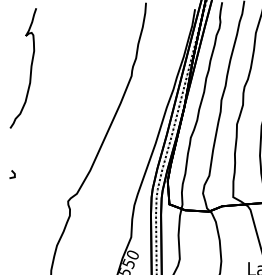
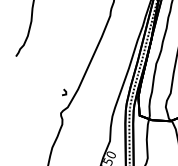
line: (13, 174) -> (65, 92), moved

